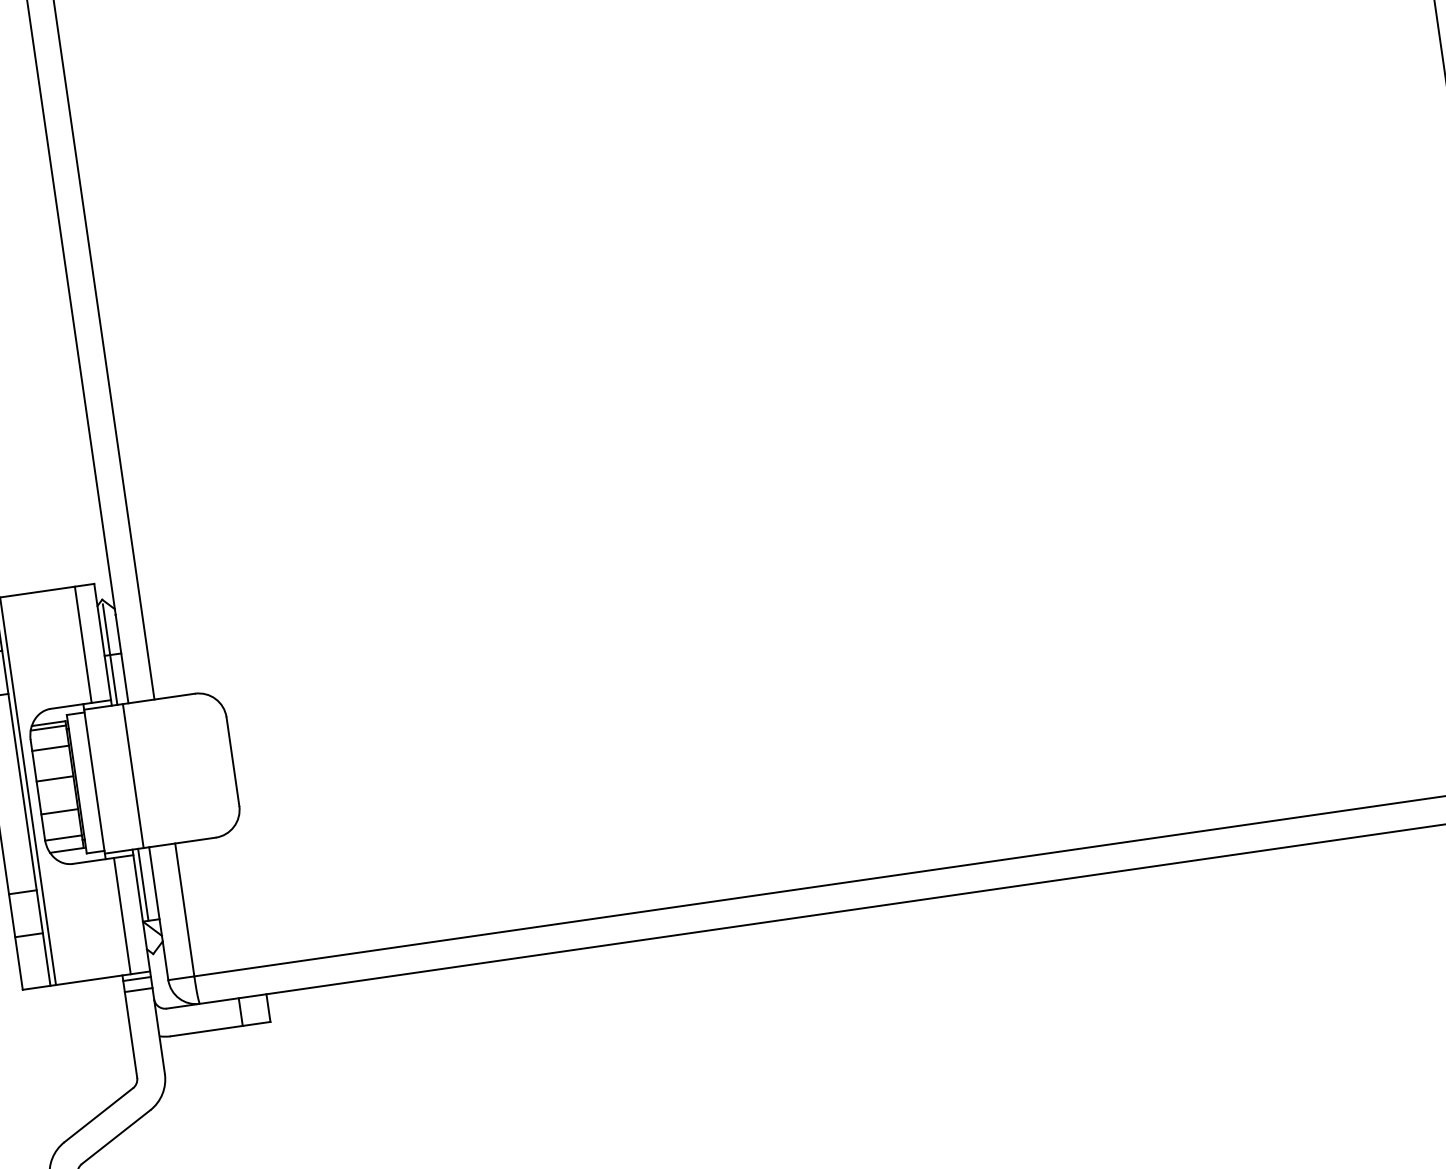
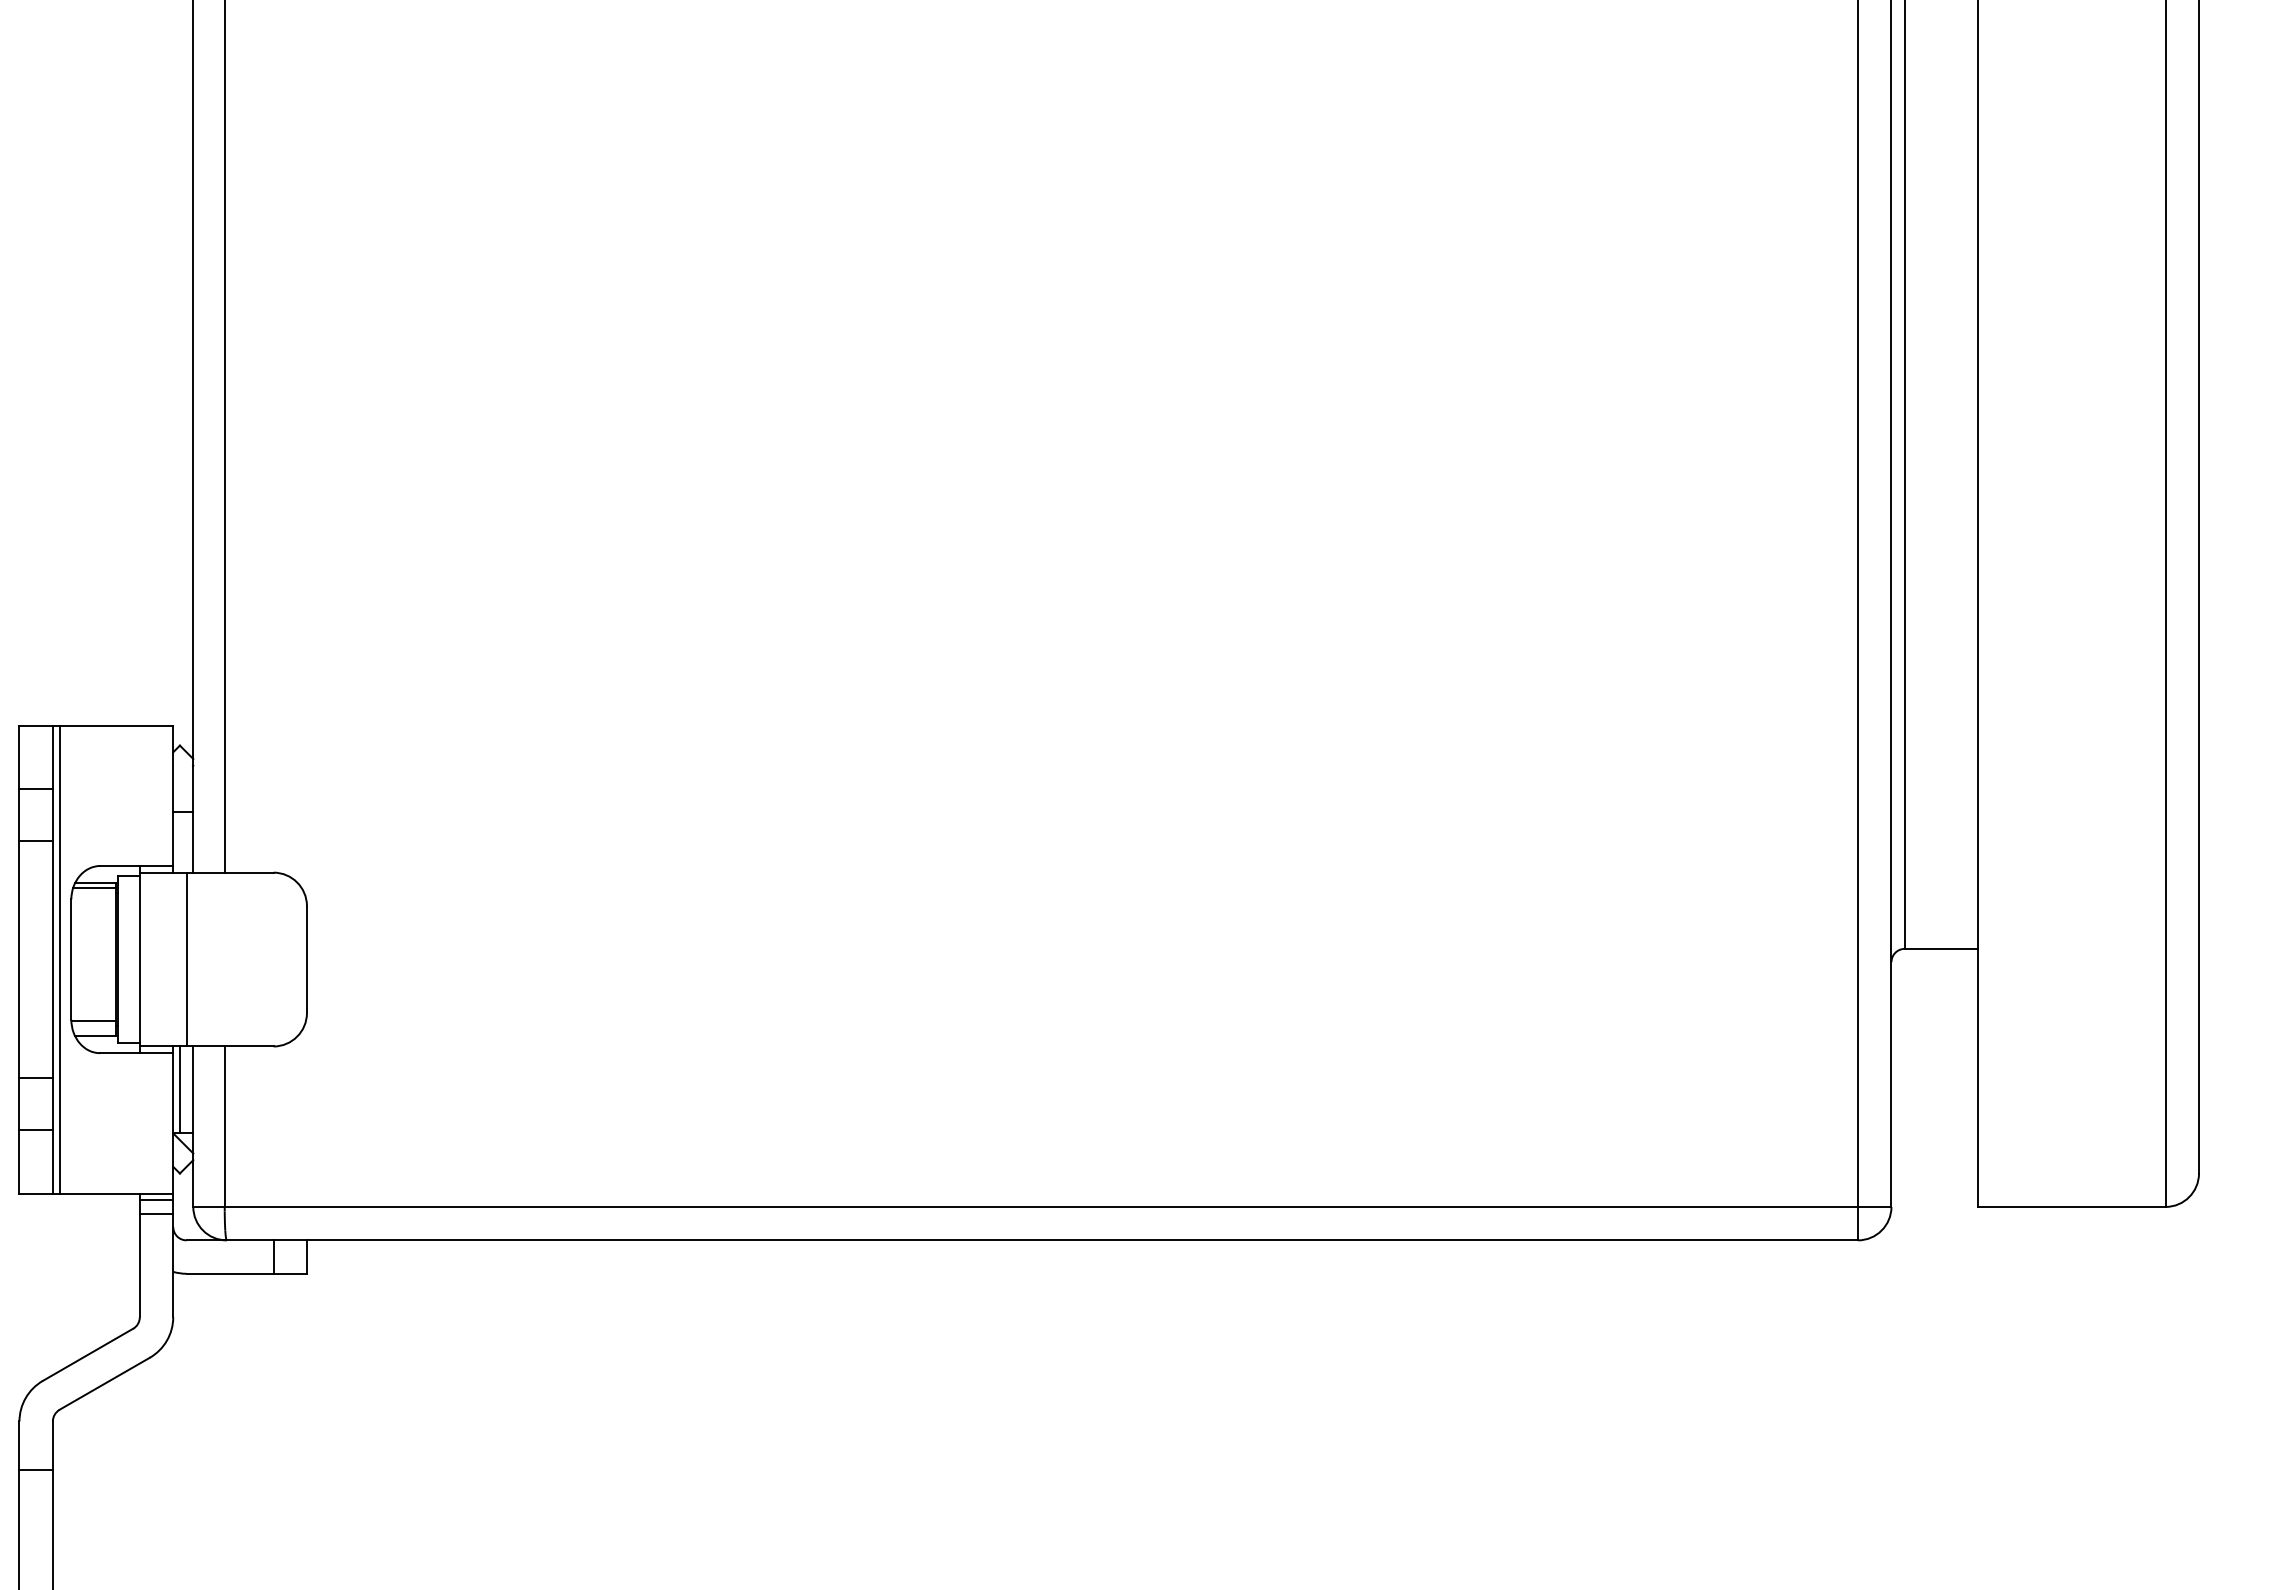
line: (82, 644) -> (149, 795), removed
line: (109, 654) -> (179, 811), removed
line: (50, 748) -> (93, 912), removed
line: (54, 778) -> (93, 949), removed
line: (59, 811) -> (93, 989), removed
line: (122, 916) -> (149, 1123), removed

